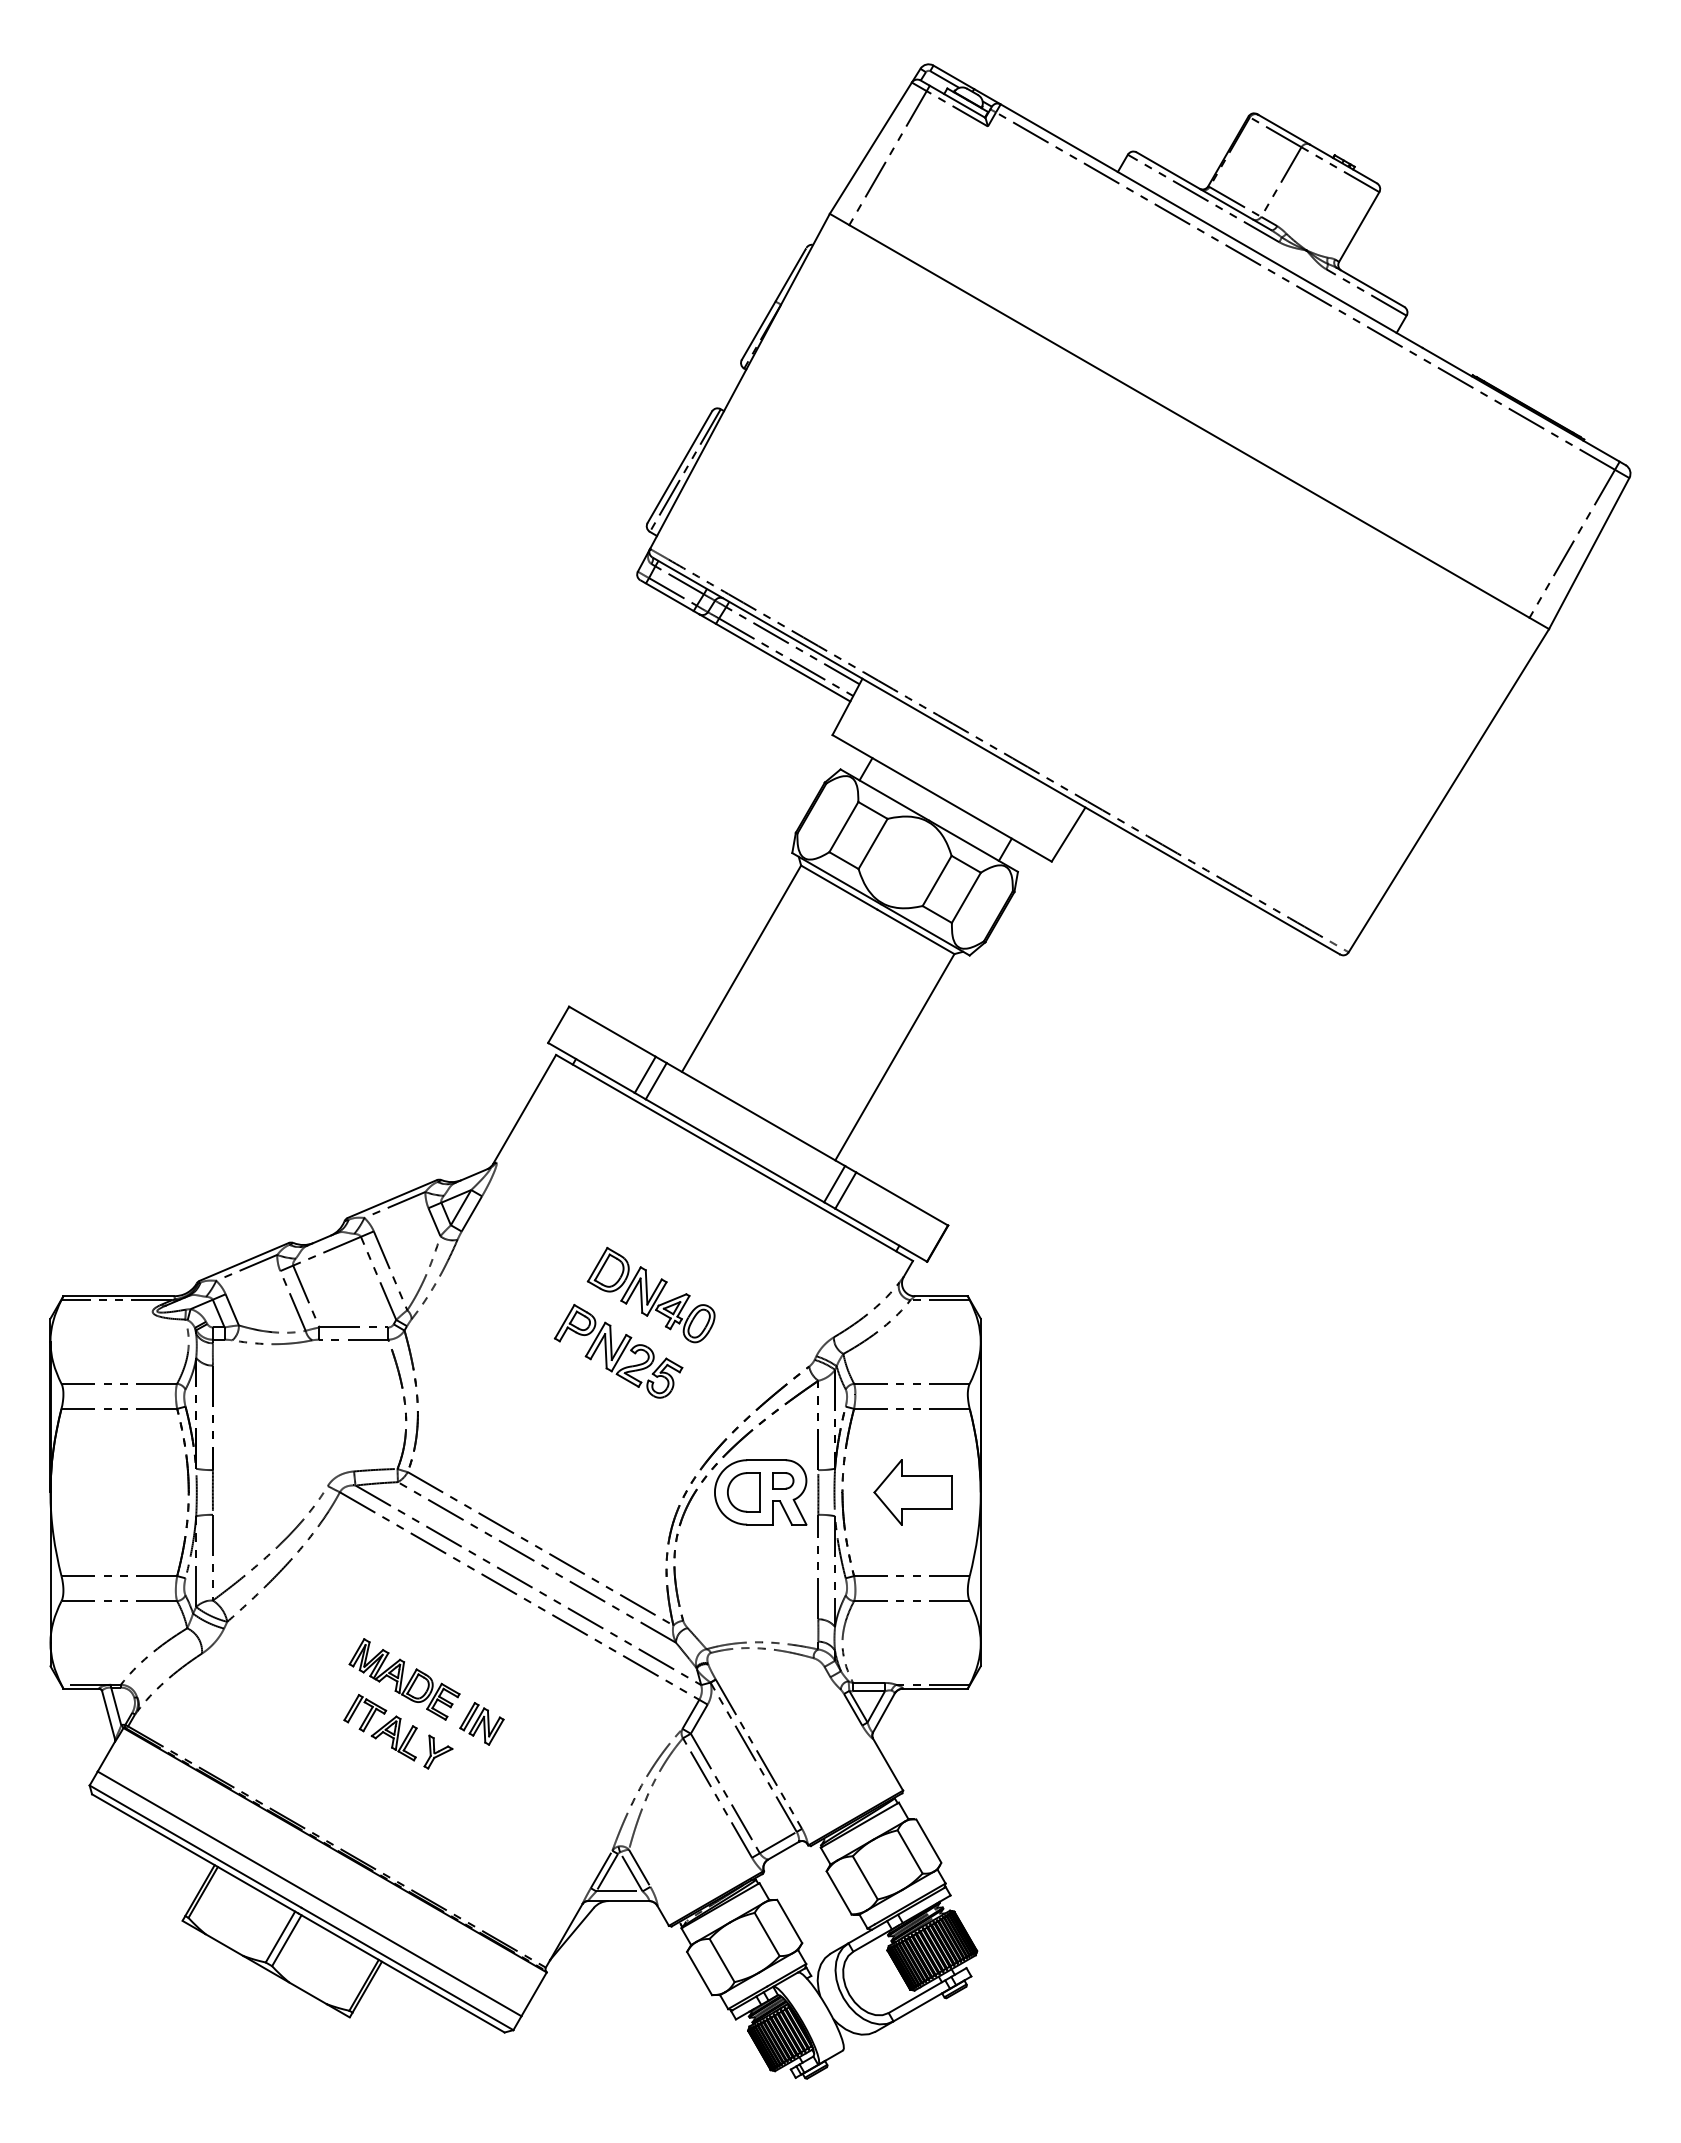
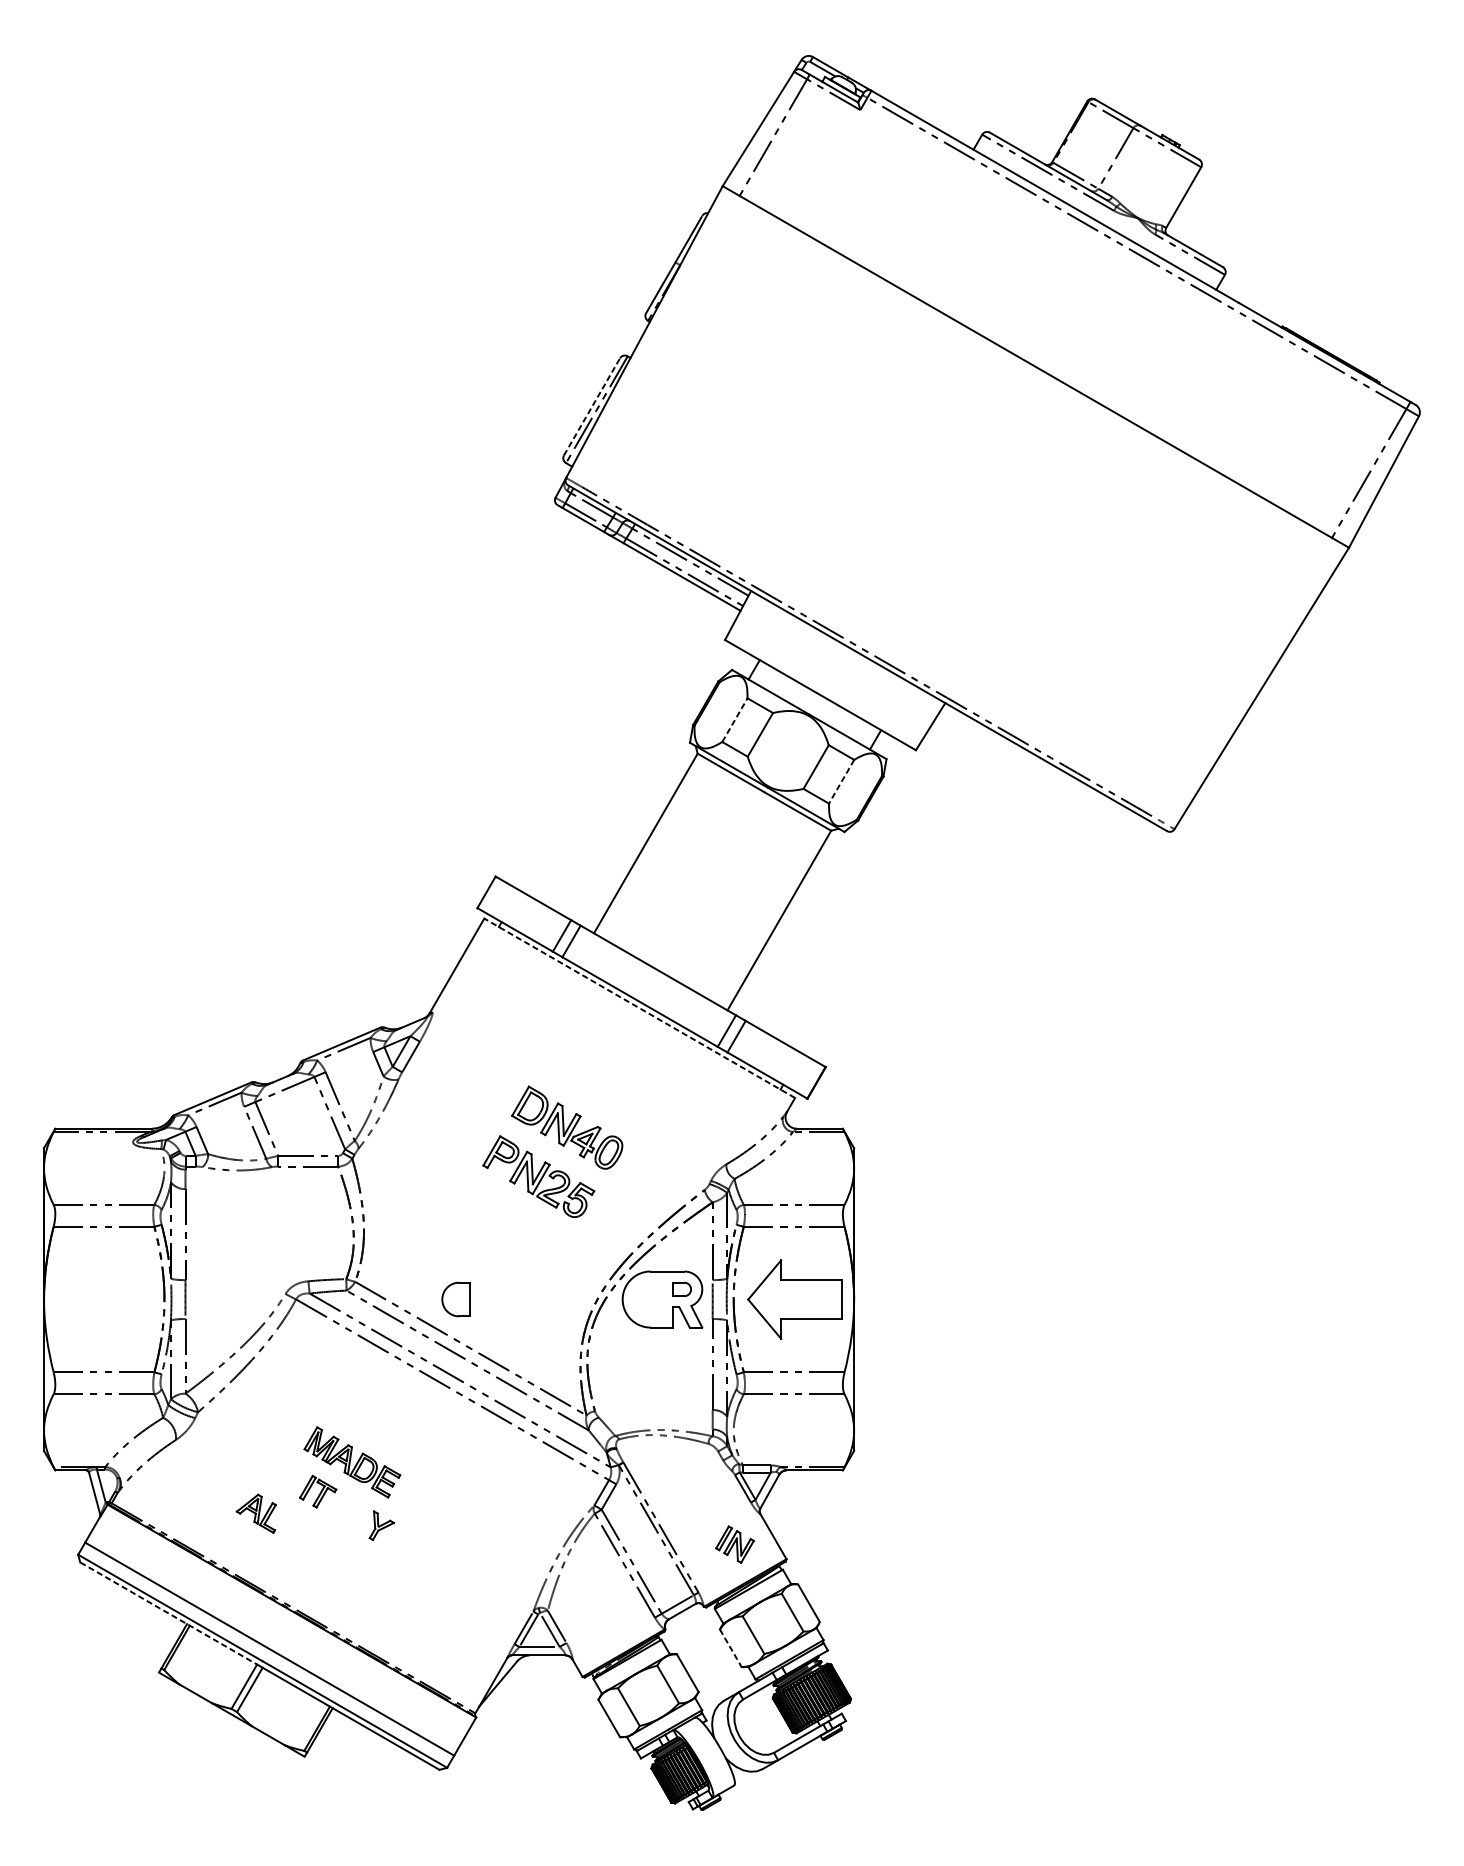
line: (680, 466) -> (592, 406), solid -> dashed
line: (843, 827) -> (734, 720), solid -> dashed
line: (966, 897) -> (841, 781), solid -> dashed
line: (734, 1157) -> (639, 1007), solid -> dashed
part: (743, 1492) -> (455, 1299), moved
part: (912, 1492) -> (794, 1299), size x1.4
part: (481, 1723) -> (734, 1544), moved
part: (393, 1738) -> (255, 1513), moved
line: (194, 1853) -> (169, 1613), solid -> dashed
line: (839, 1892) -> (731, 1647), solid -> dashed

